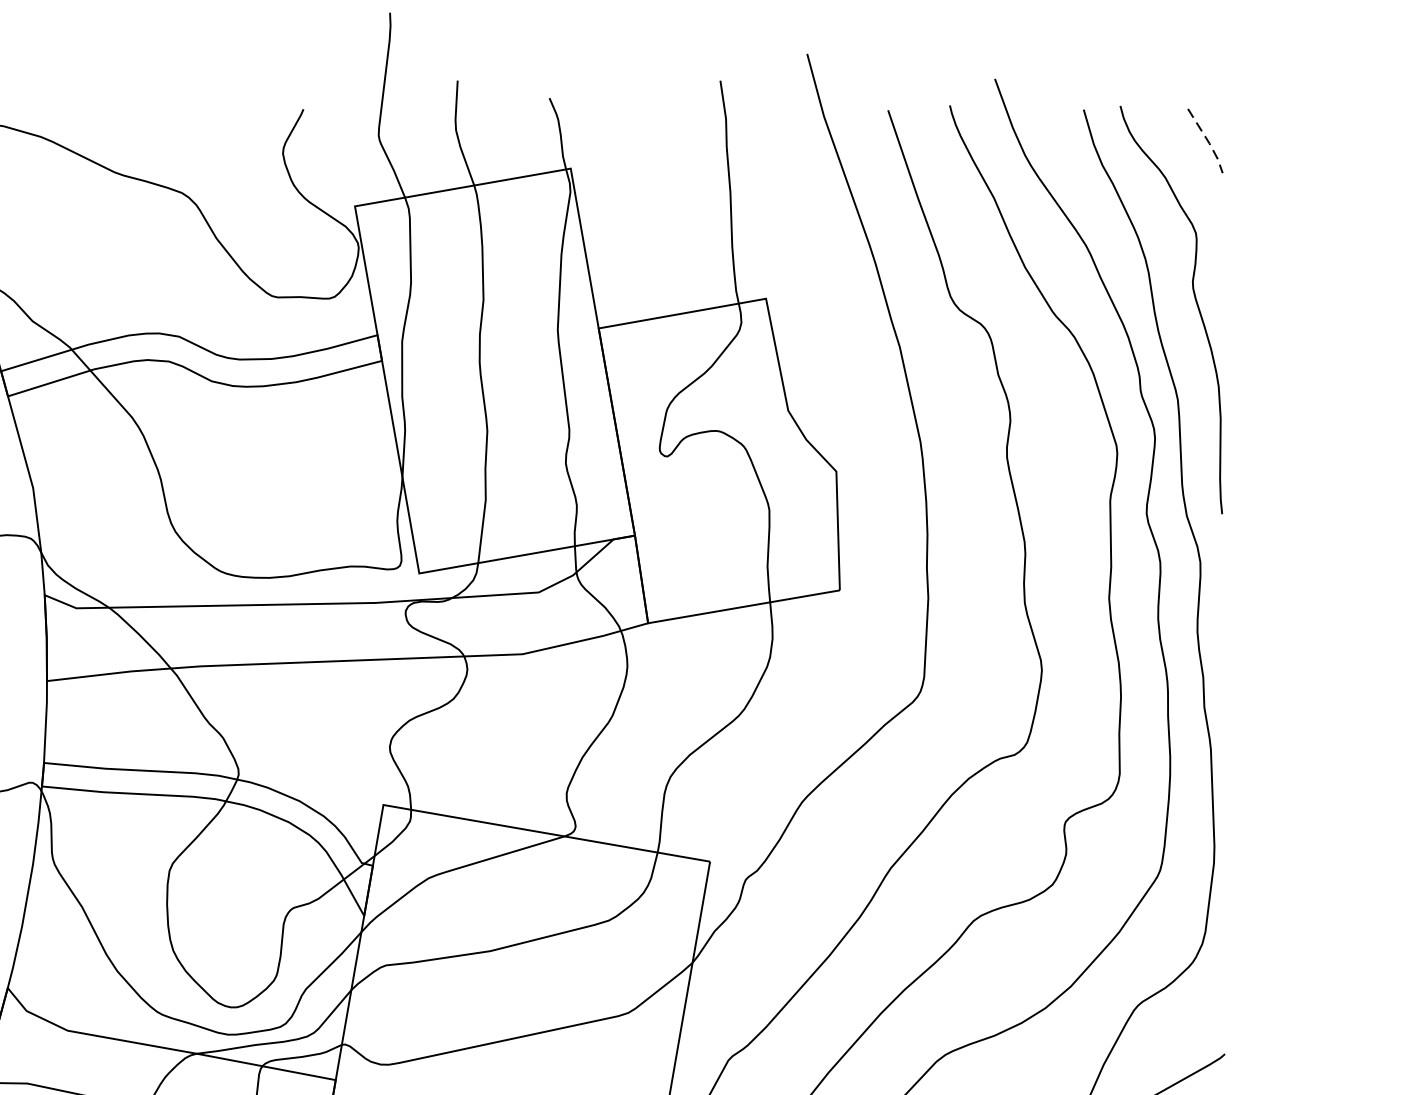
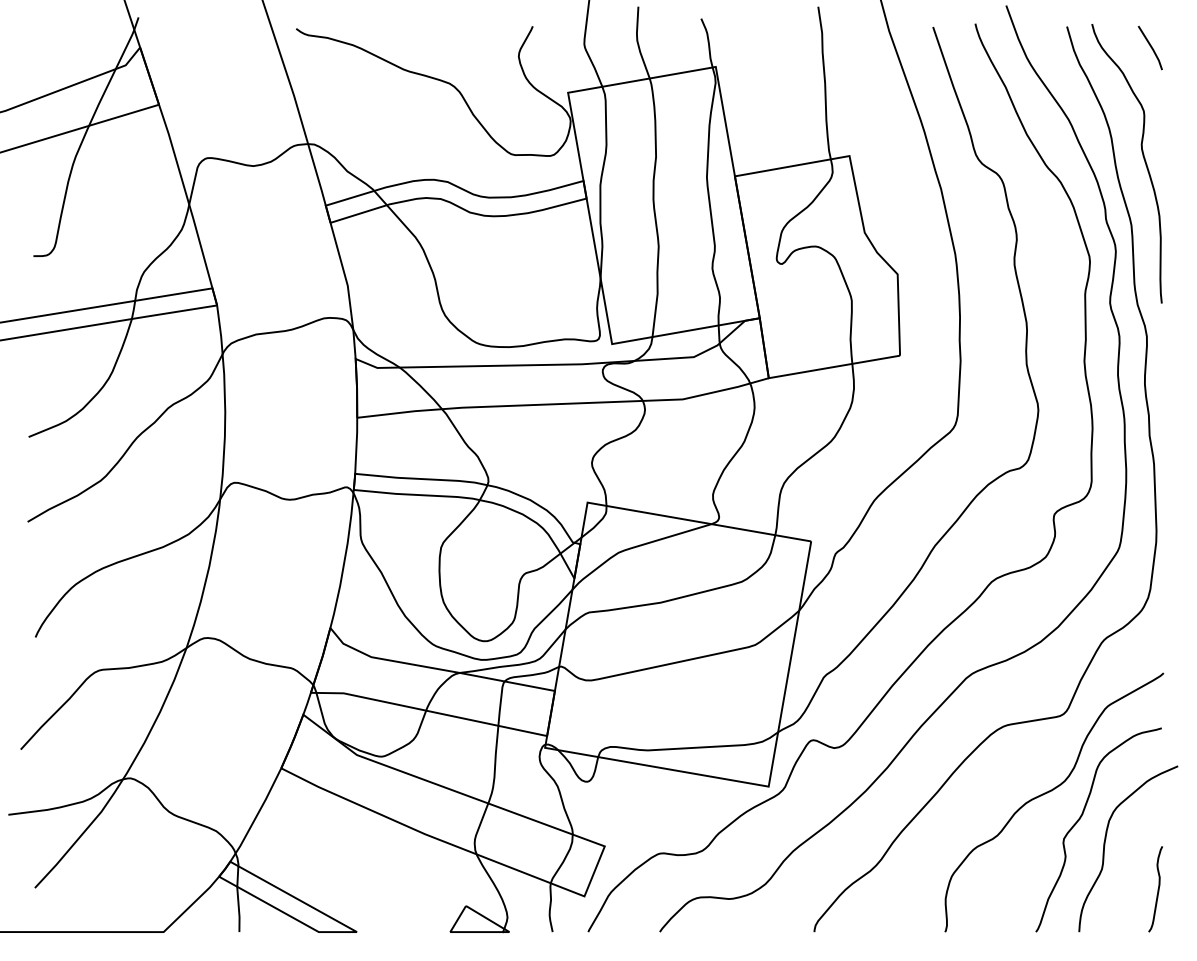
line: (1208, 141) -> (1152, 48), dashed -> solid

